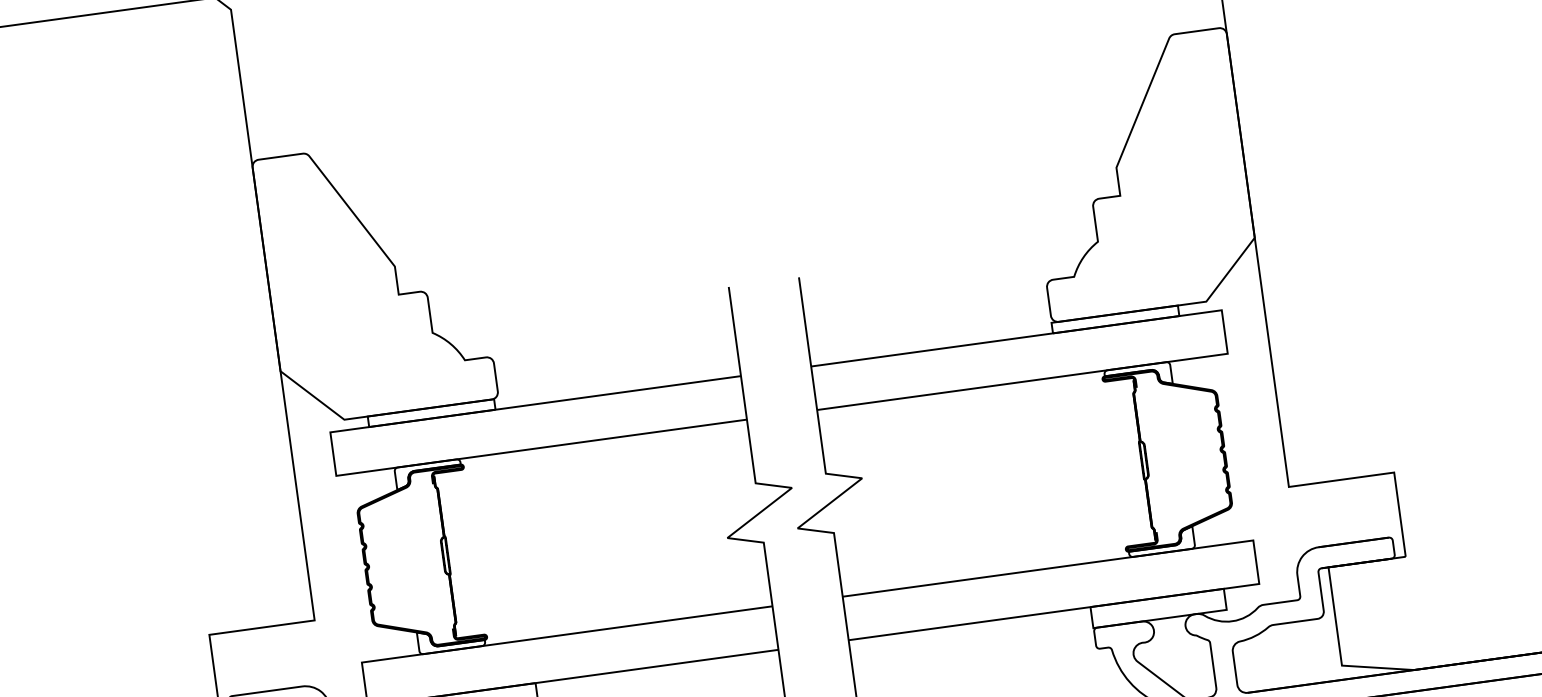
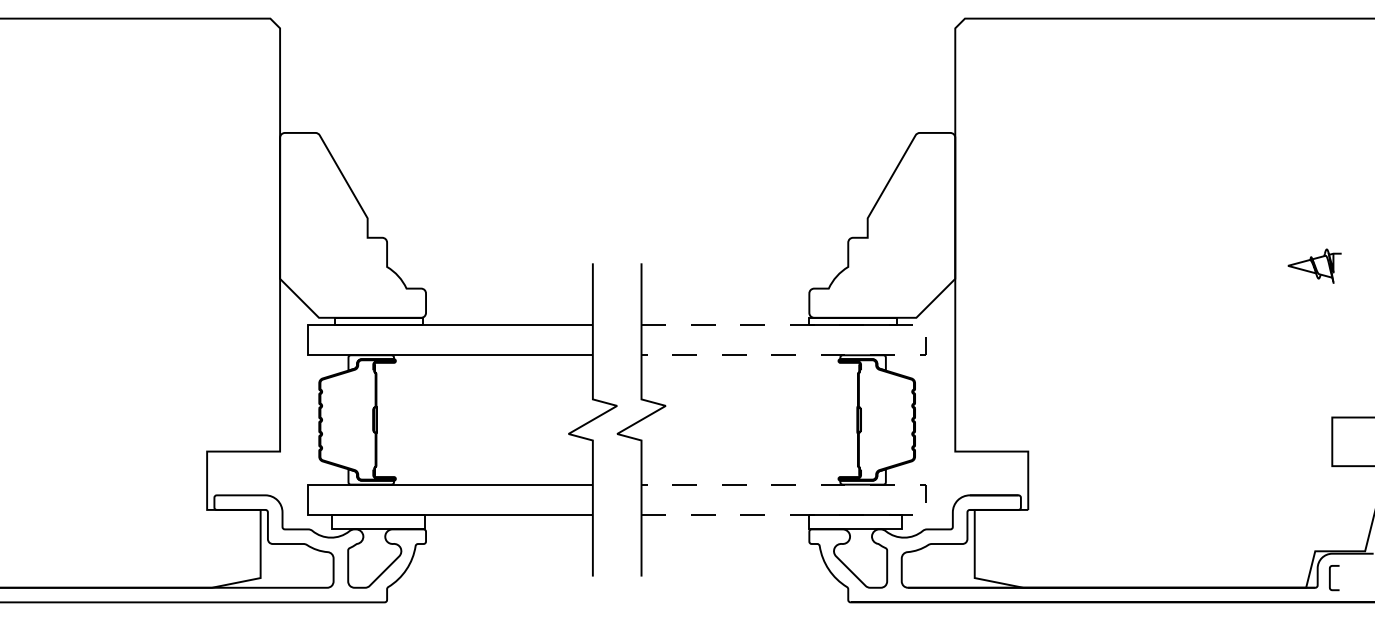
line: (1225, 332) -> (926, 340), solid -> dashed
line: (1256, 561) -> (926, 499), solid -> dashed

